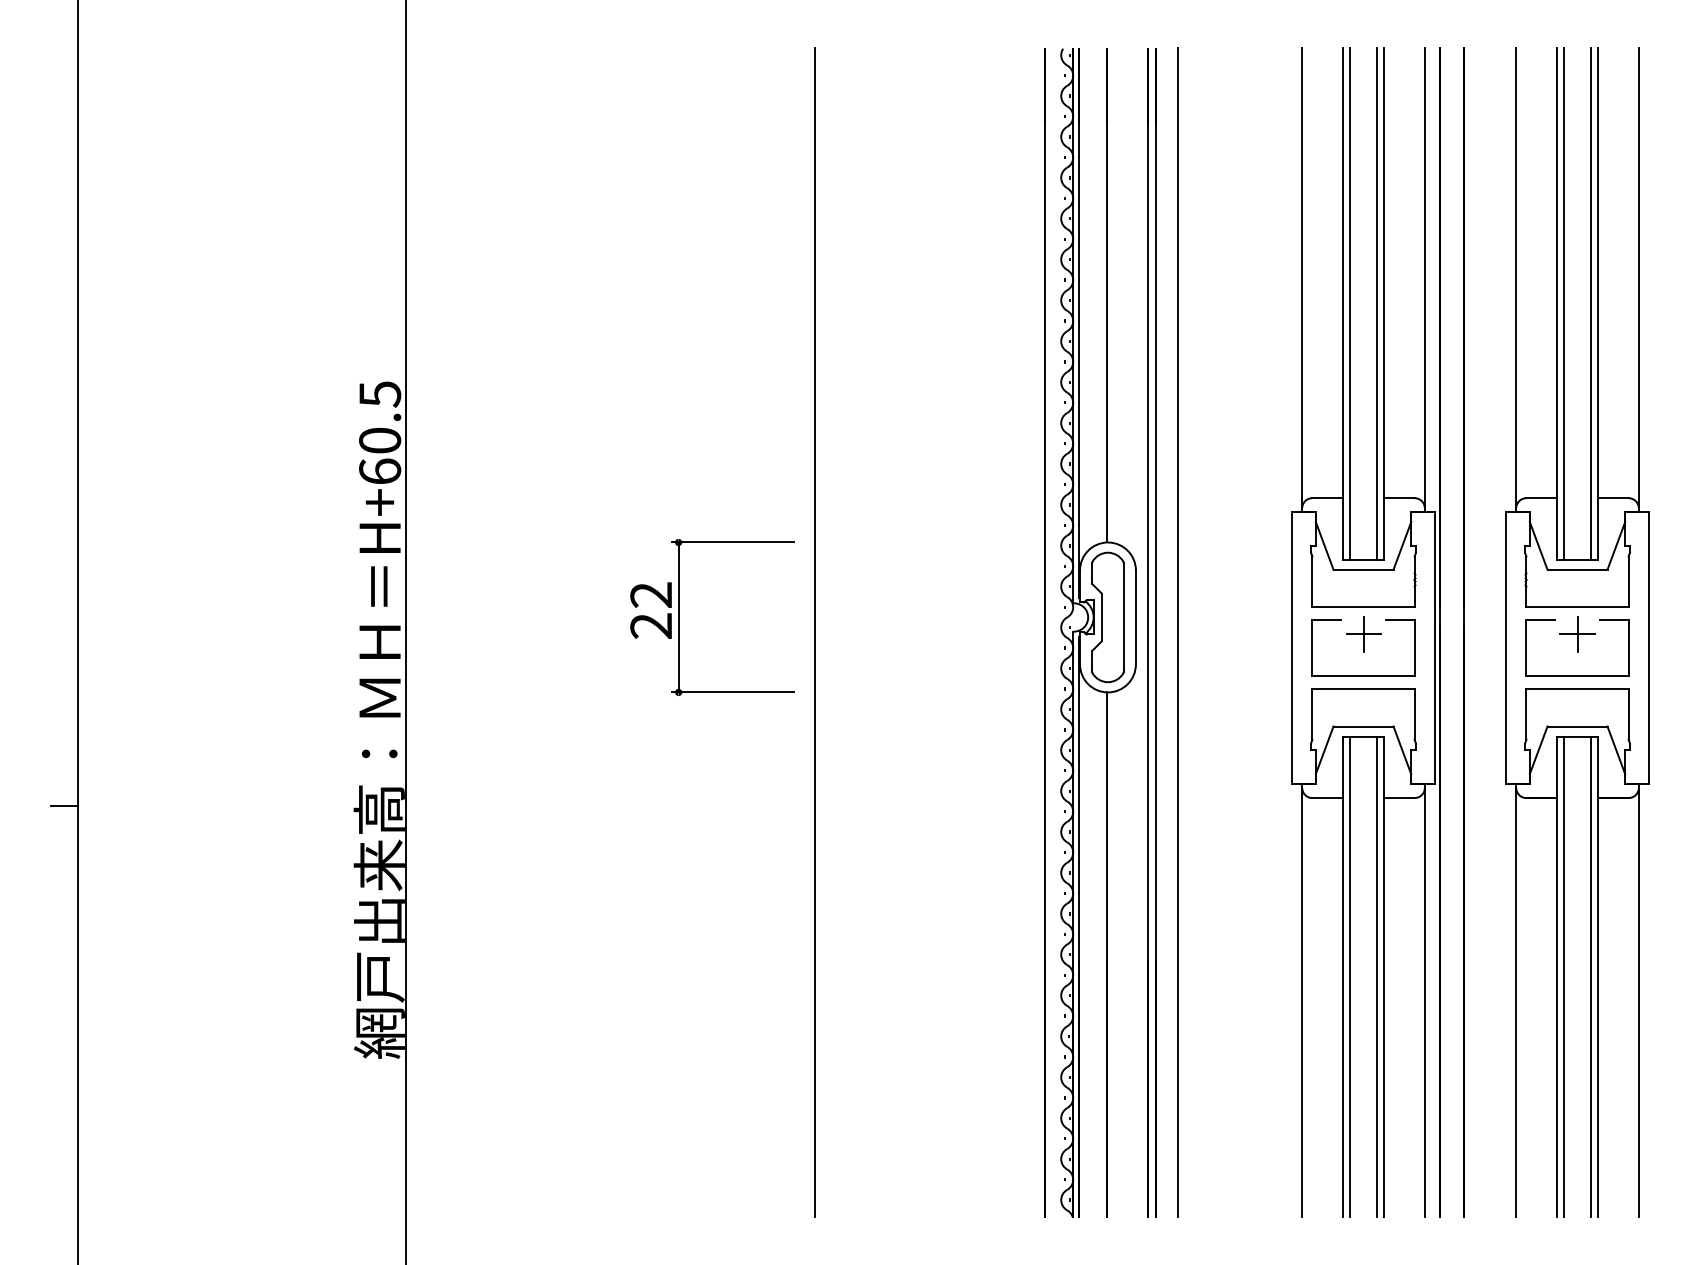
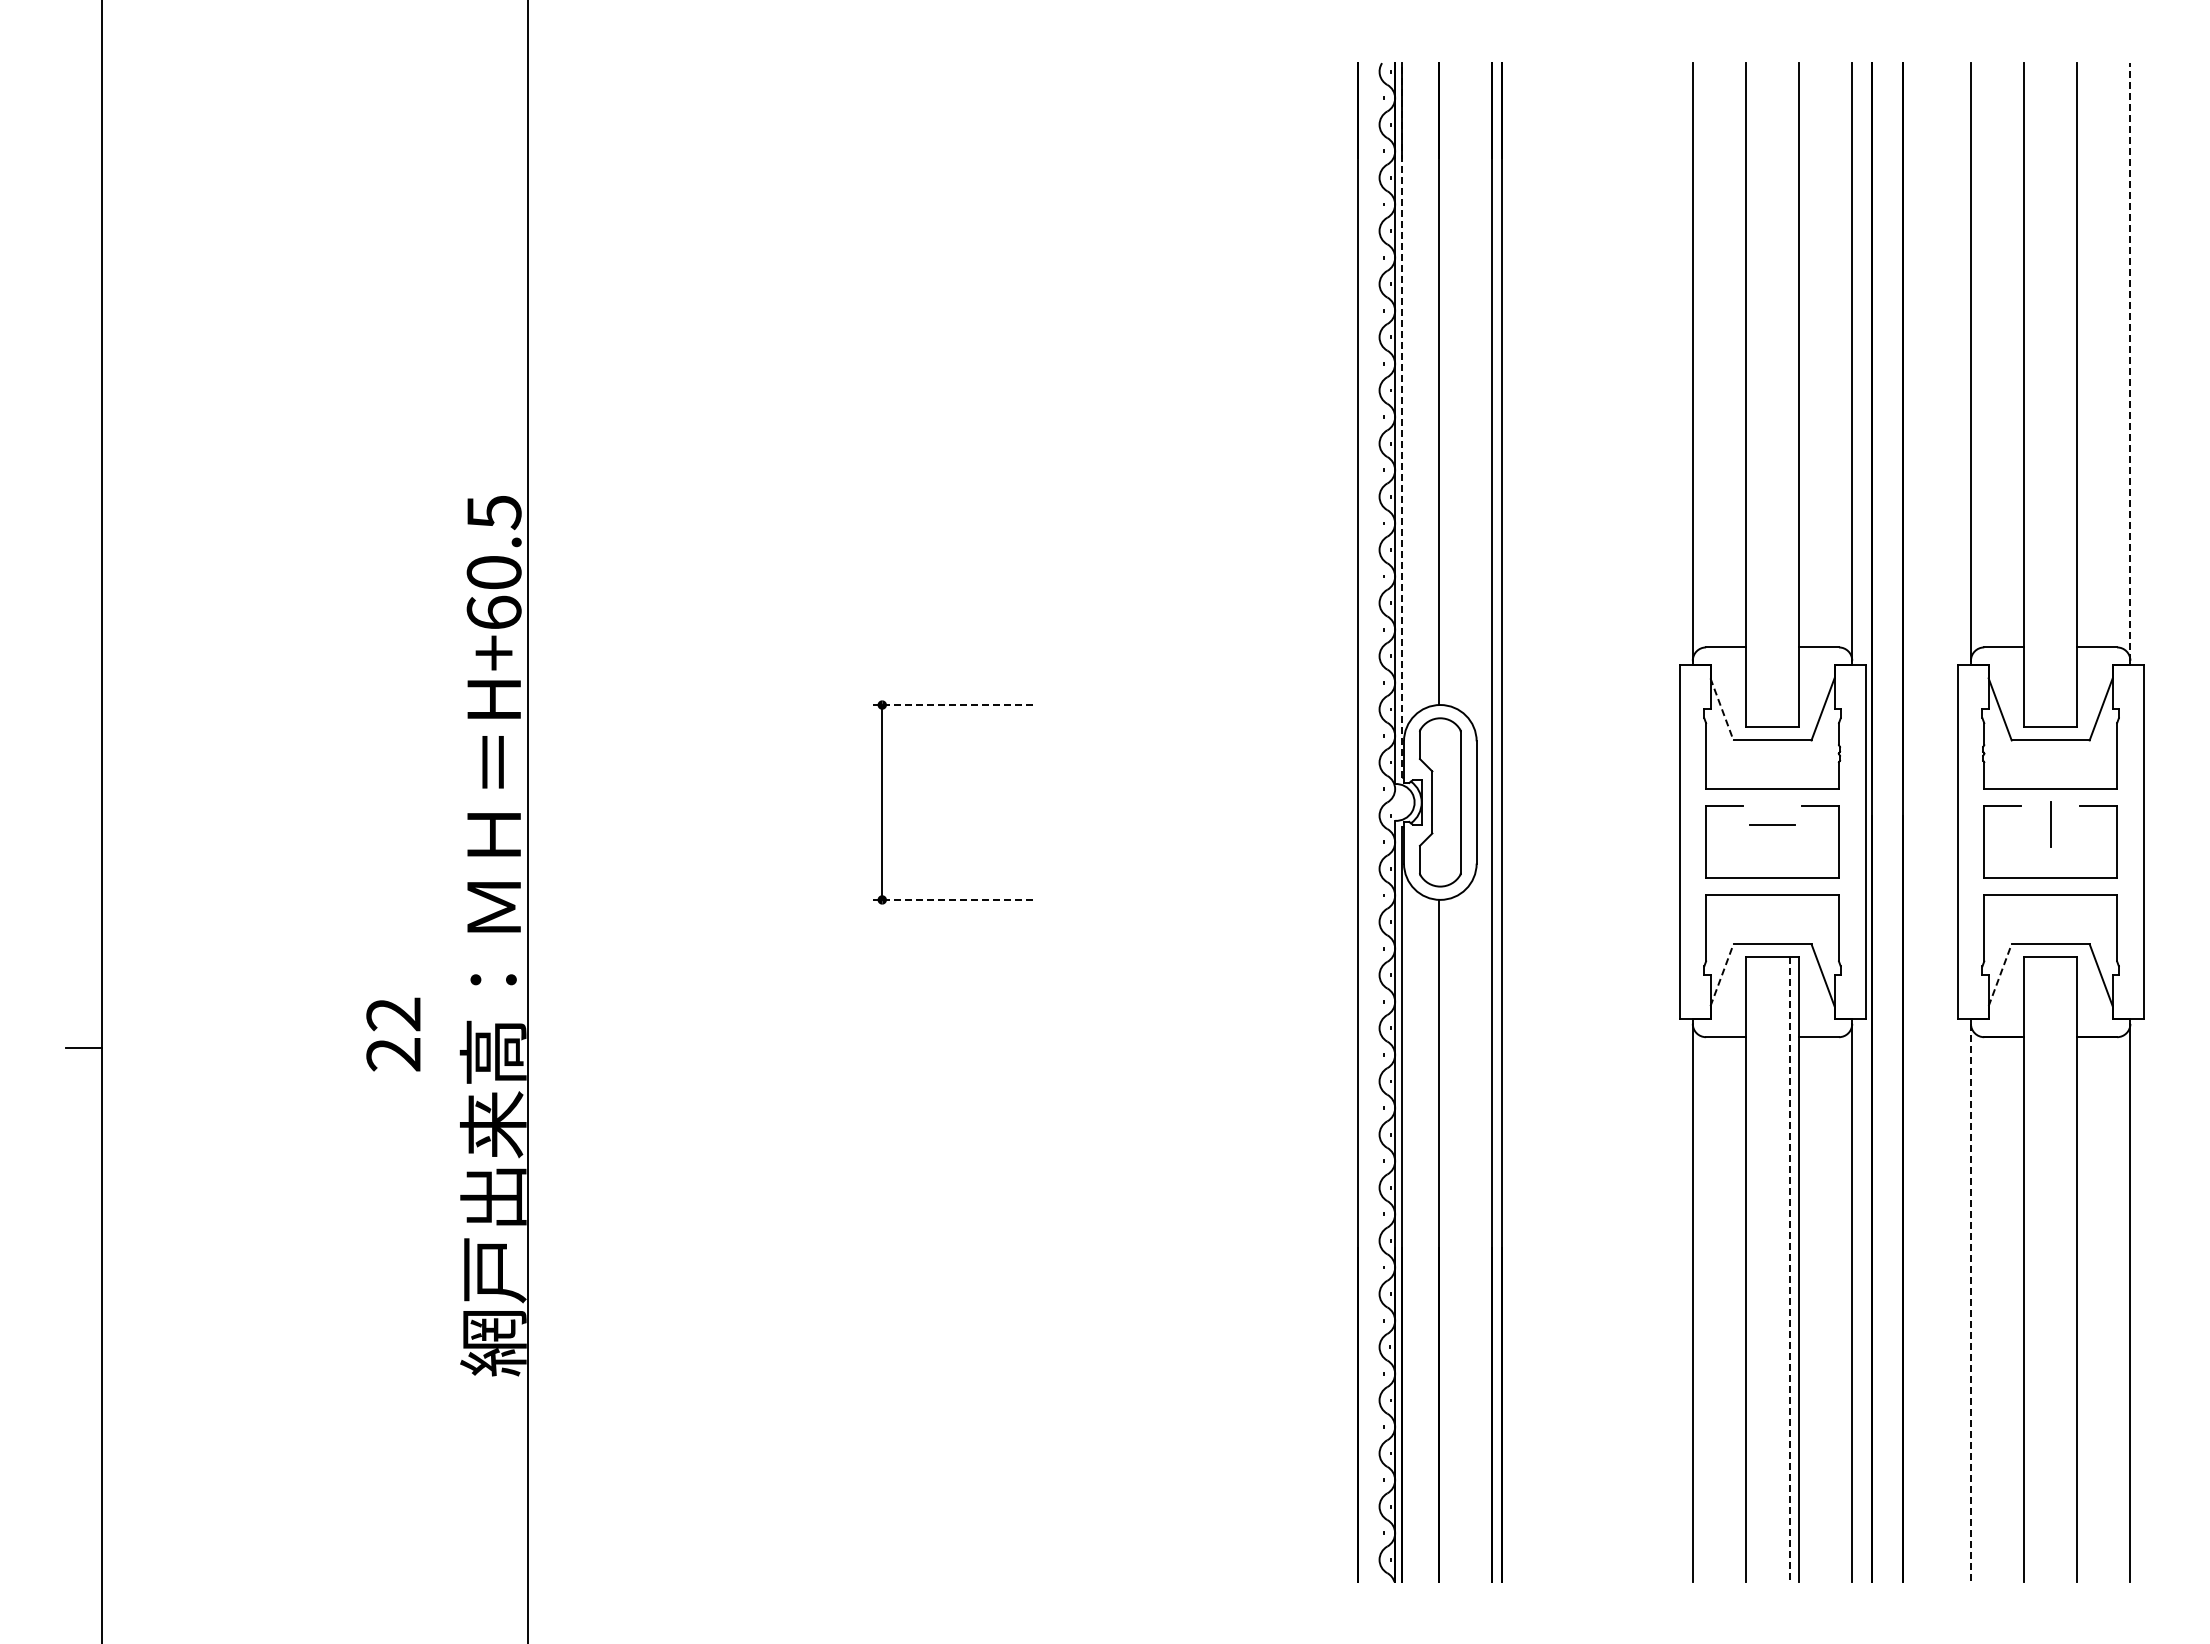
line: (1638, 278) -> (2130, 361), solid -> dashed
line: (1349, 303) -> (1754, 394), removed
line: (1377, 303) -> (1790, 394), removed
line: (1563, 303) -> (2032, 394), removed
line: (1591, 303) -> (2068, 394), removed
line: (1078, 322) -> (1402, 419), solid -> dashed
line: (733, 542) -> (953, 705), solid -> dashed
line: (1325, 545) -> (1722, 709), solid -> dashed
text: (651, 610) -> (393, 1034), moved
line: (814, 632) -> (1059, 822), removed
line: (1178, 632) -> (1531, 822), removed
line: (1363, 634) -> (1772, 824), removed
line: (1577, 634) -> (2050, 824), removed
line: (733, 692) -> (953, 899), solid -> dashed
line: (1325, 749) -> (1722, 974), solid -> dashed
line: (1538, 749) -> (2000, 974), solid -> dashed
line: (1349, 976) -> (1754, 1269), removed
line: (1563, 976) -> (2032, 1269), removed
line: (1591, 976) -> (2068, 1269), removed
line: (1377, 977) -> (1790, 1270), solid -> dashed
line: (1515, 1002) -> (1970, 1303), solid -> dashed

